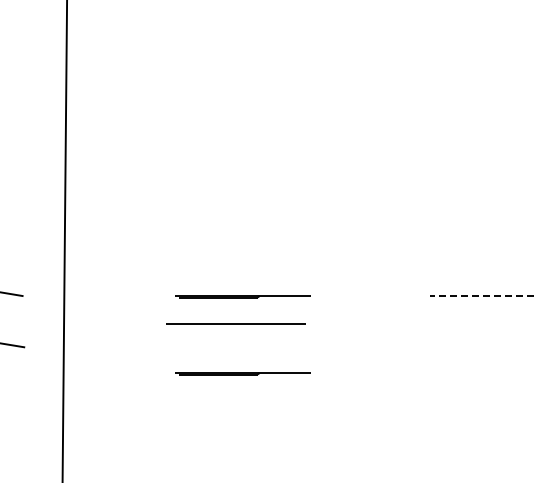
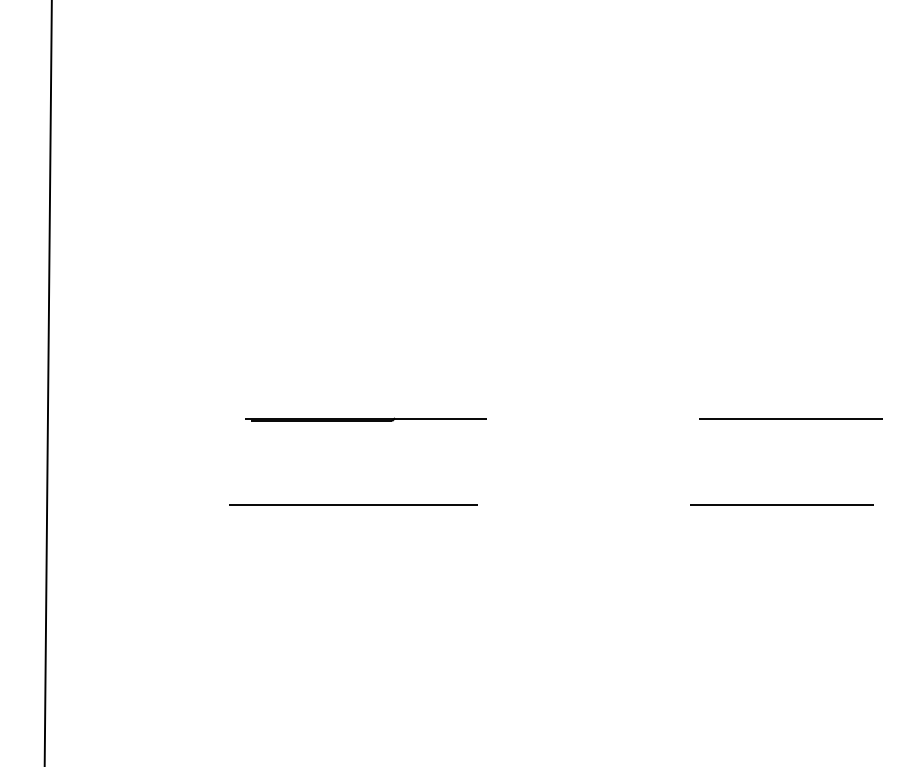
line: (482, 296) -> (791, 419), dashed -> solid
line: (235, 323) -> (352, 502), moved
line: (476, 343) -> (780, 502), added
line: (242, 373) -> (364, 556), removed

